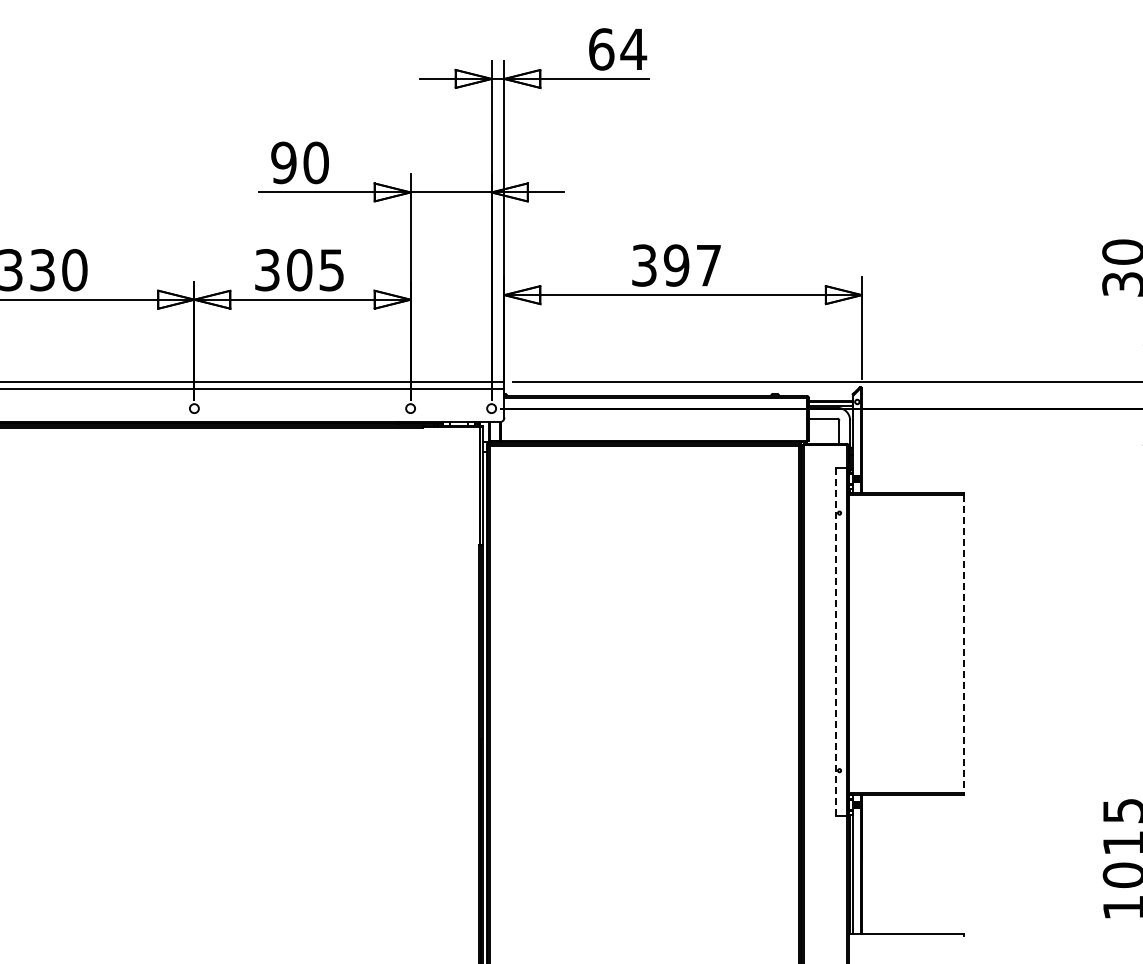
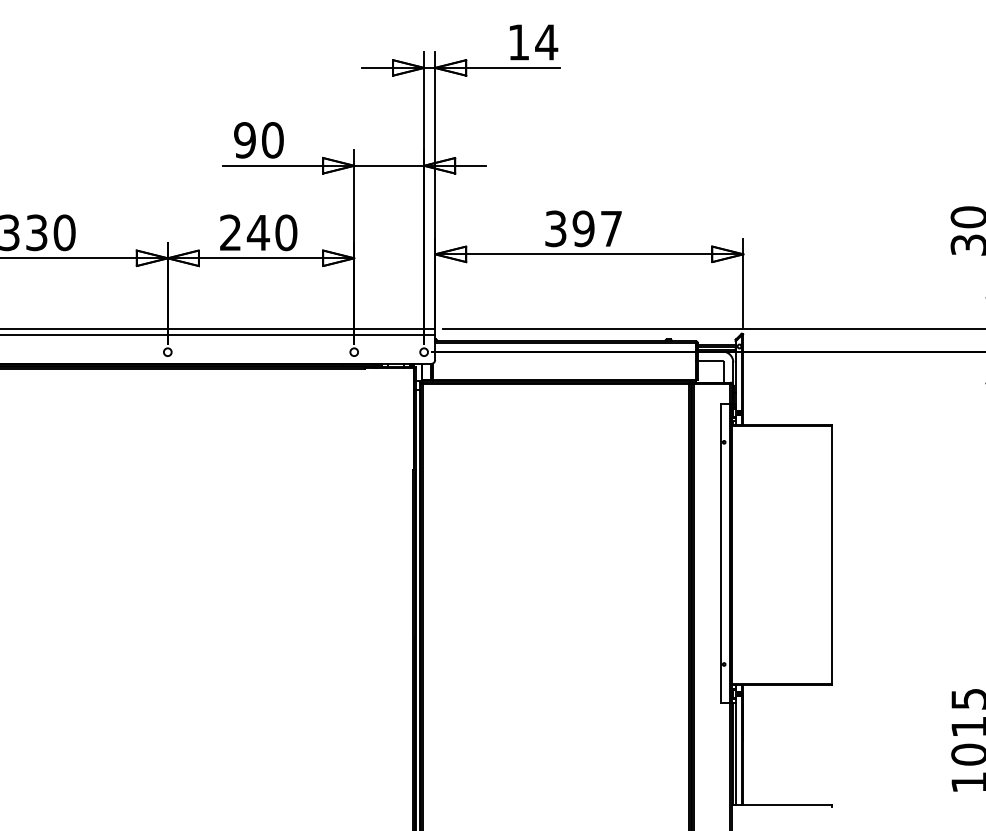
text: (601, 49) -> (518, 42), 64 -> 14
text: (299, 270) -> (258, 233), 305 -> 240
line: (835, 641) -> (720, 553), dashed -> solid
line: (964, 644) -> (831, 555), dashed -> solid

